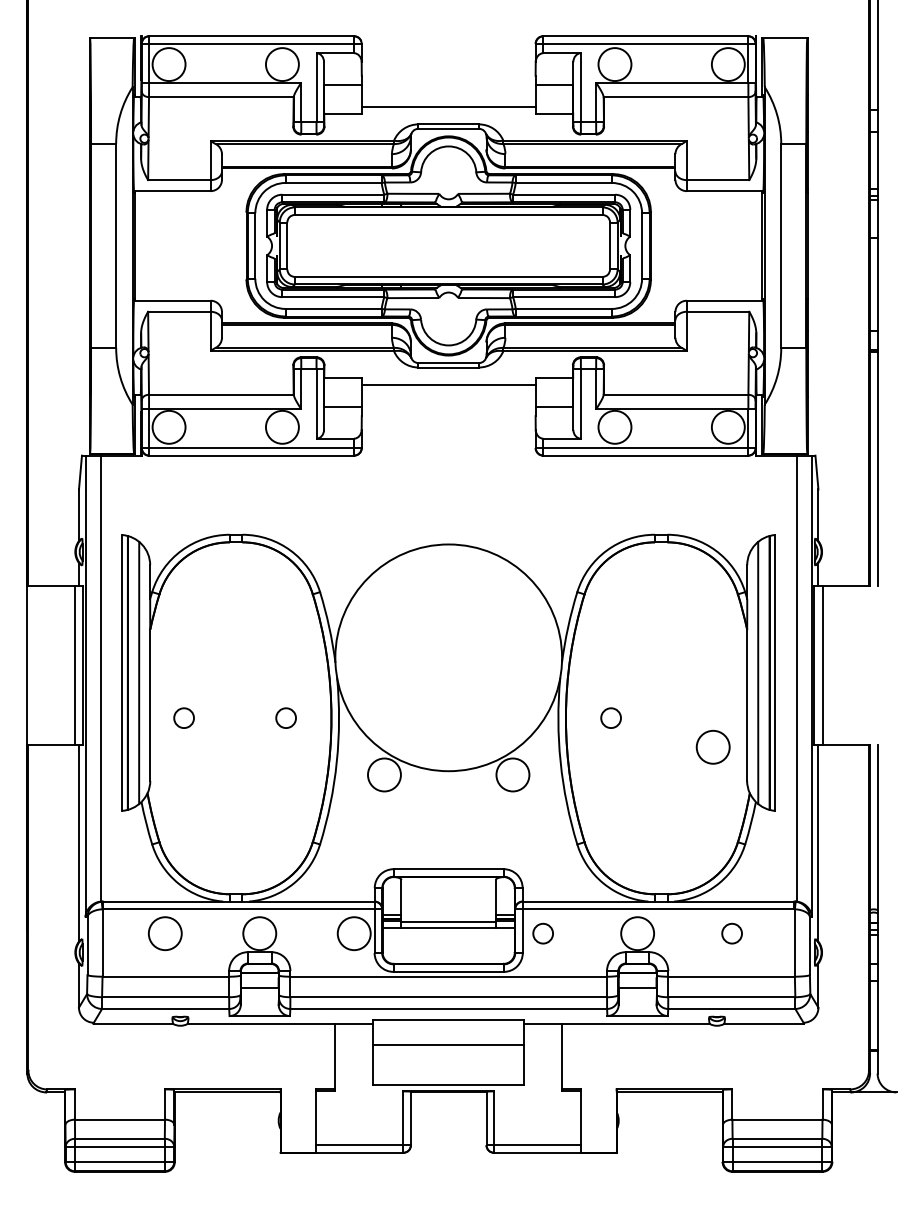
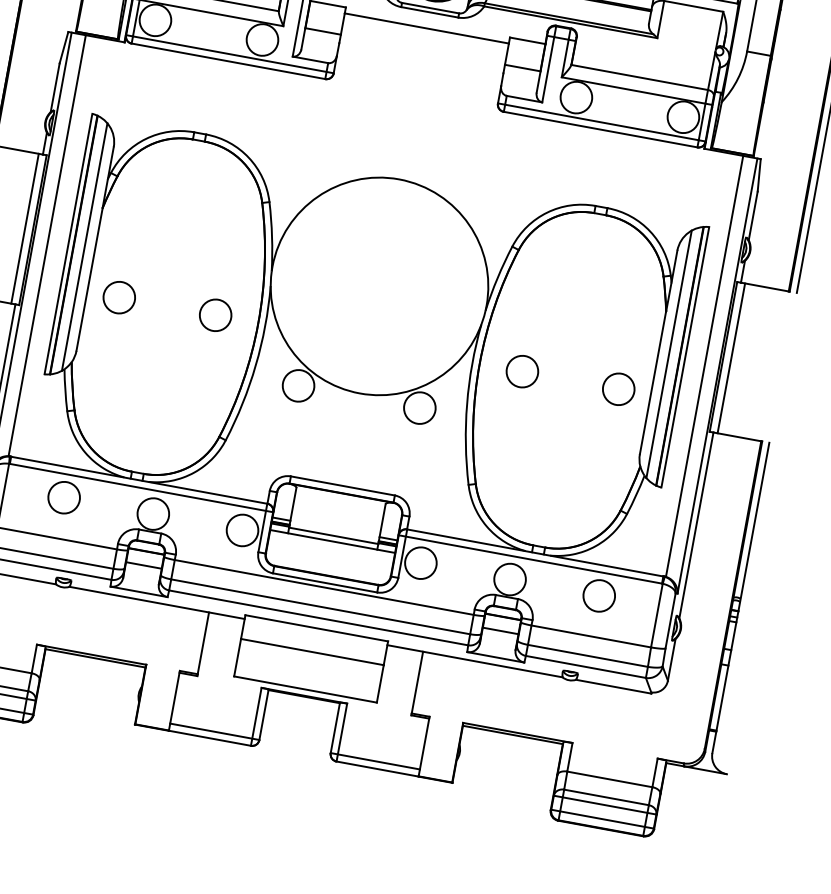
circle: (183, 717) -> (118, 296), size x1.67
circle: (285, 717) -> (215, 314), size x1.67
circle: (610, 717) -> (521, 370), size x1.67
circle: (712, 746) -> (618, 388), moved
circle: (542, 933) -> (420, 562), size x1.67
circle: (731, 933) -> (598, 595), size x1.67

